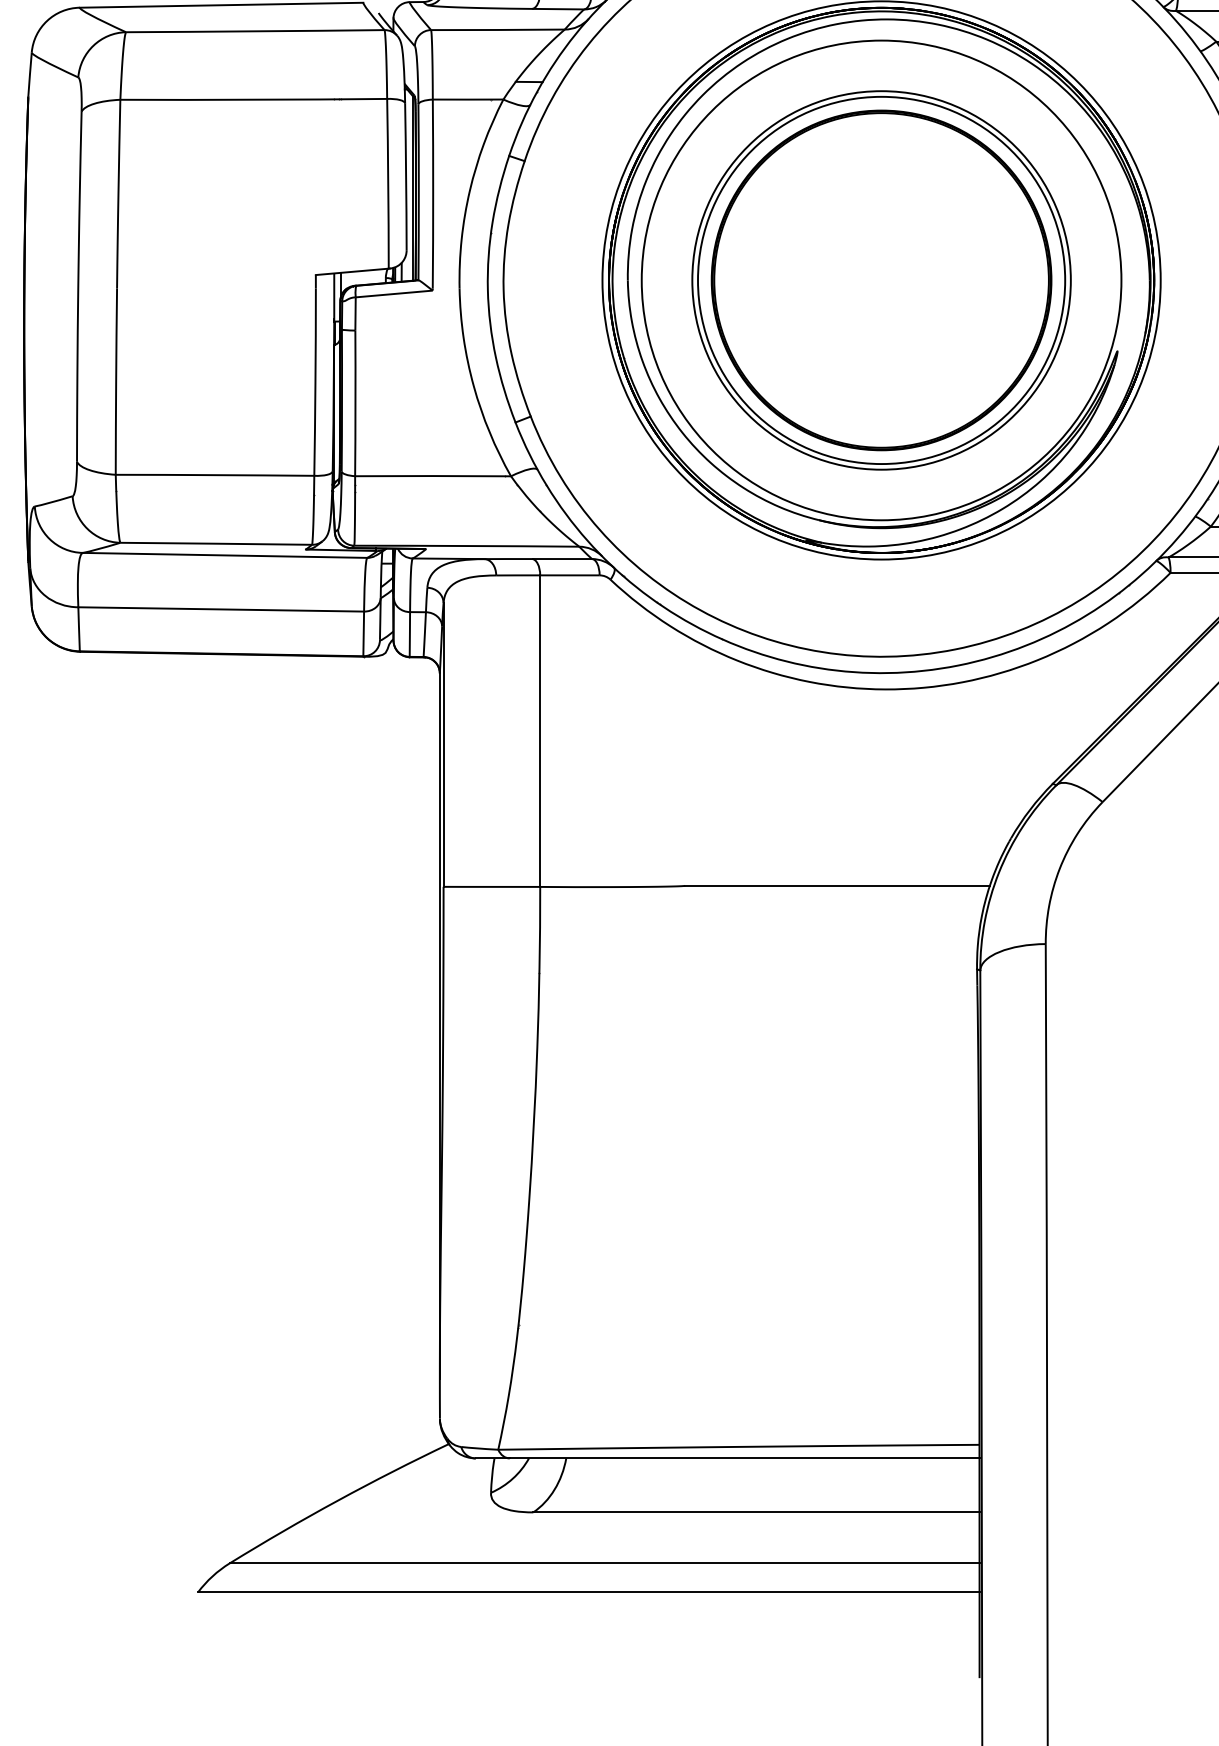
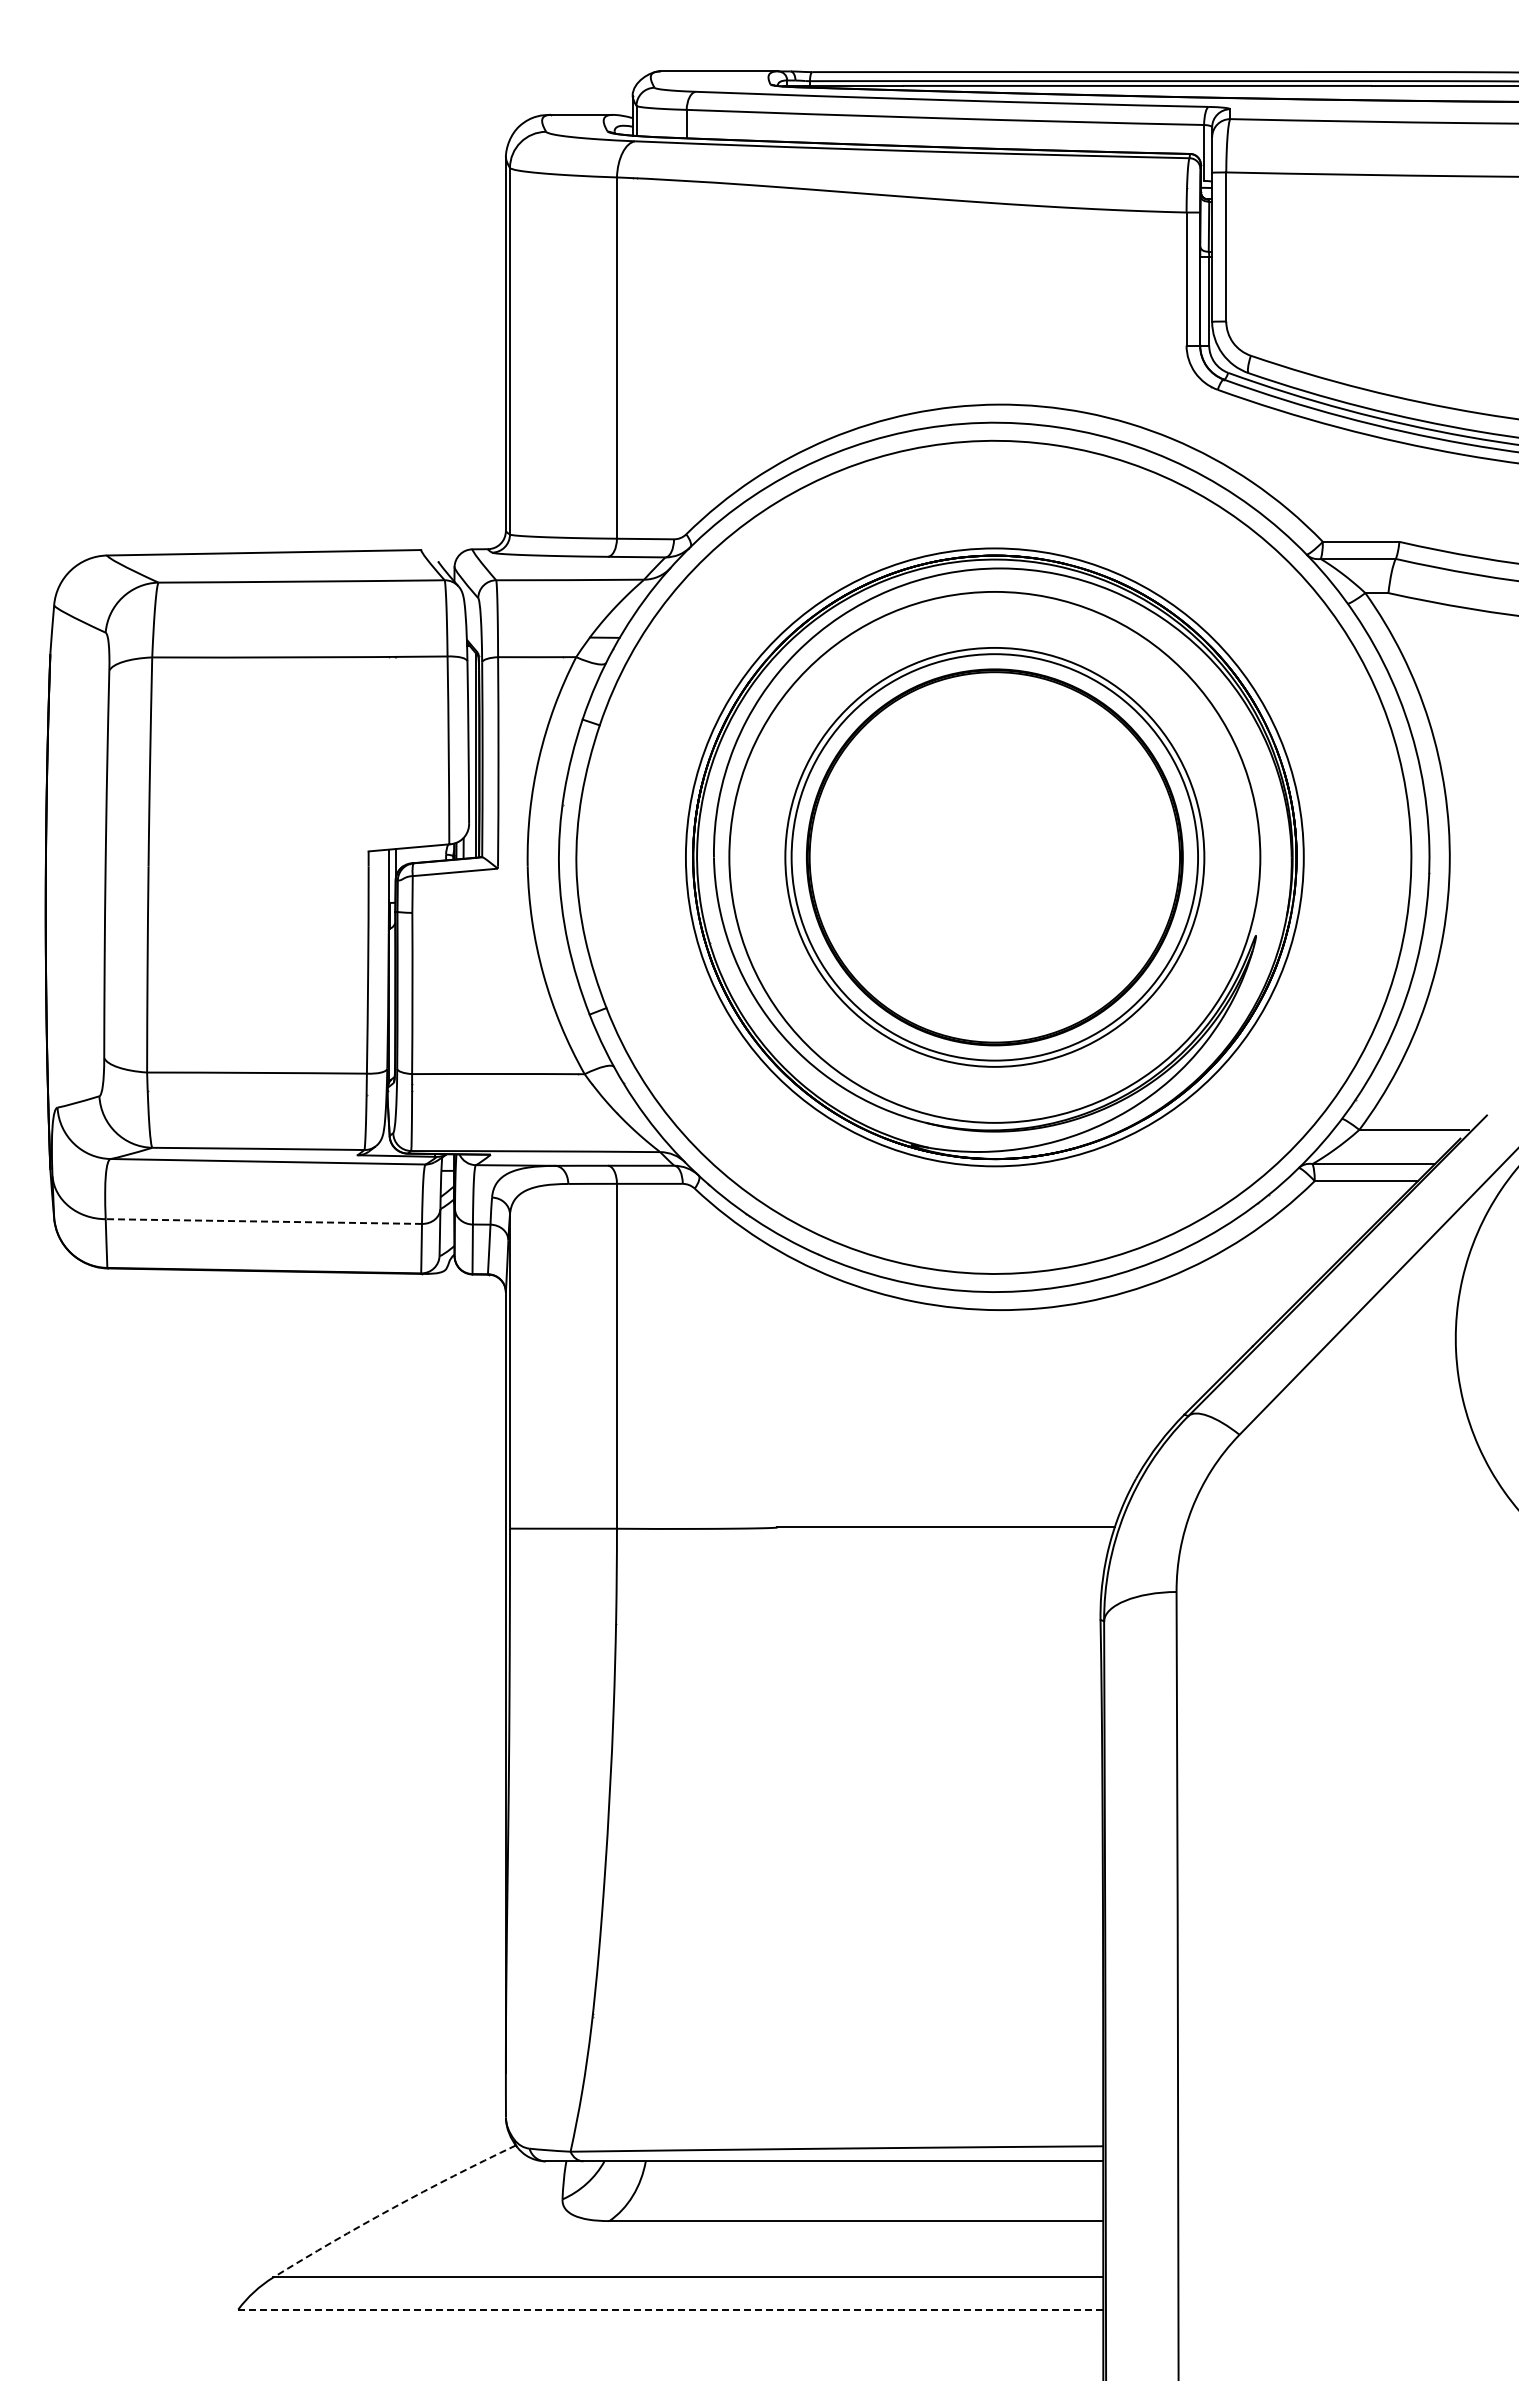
line: (220, 609) -> (263, 1221), solid -> dashed
arc: (337, 1501) -> (392, 2208), solid -> dashed
line: (589, 1592) -> (671, 2309), solid -> dashed

